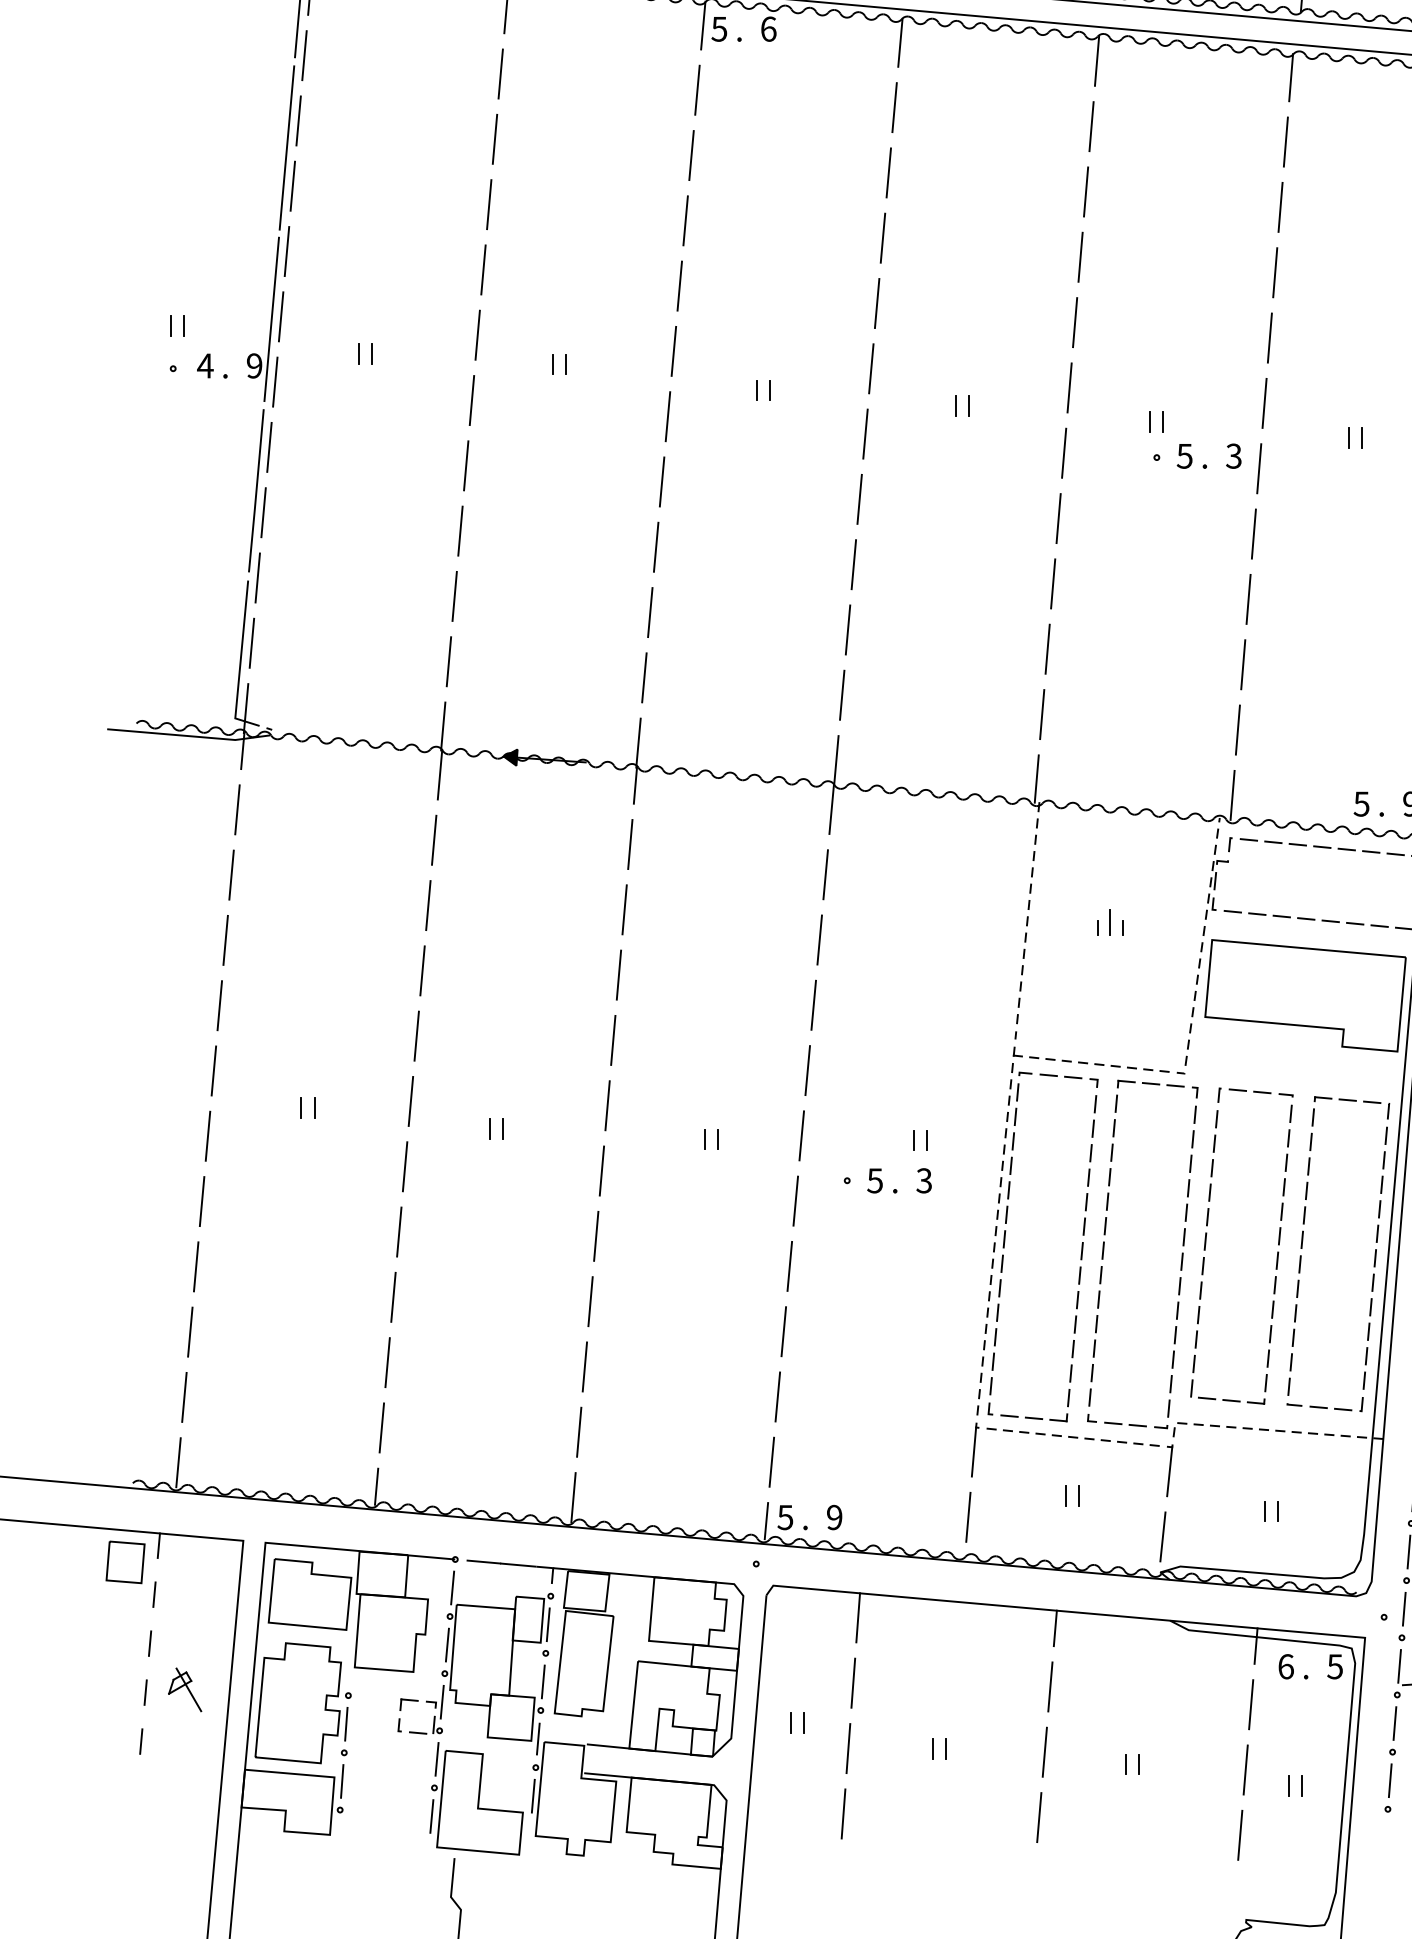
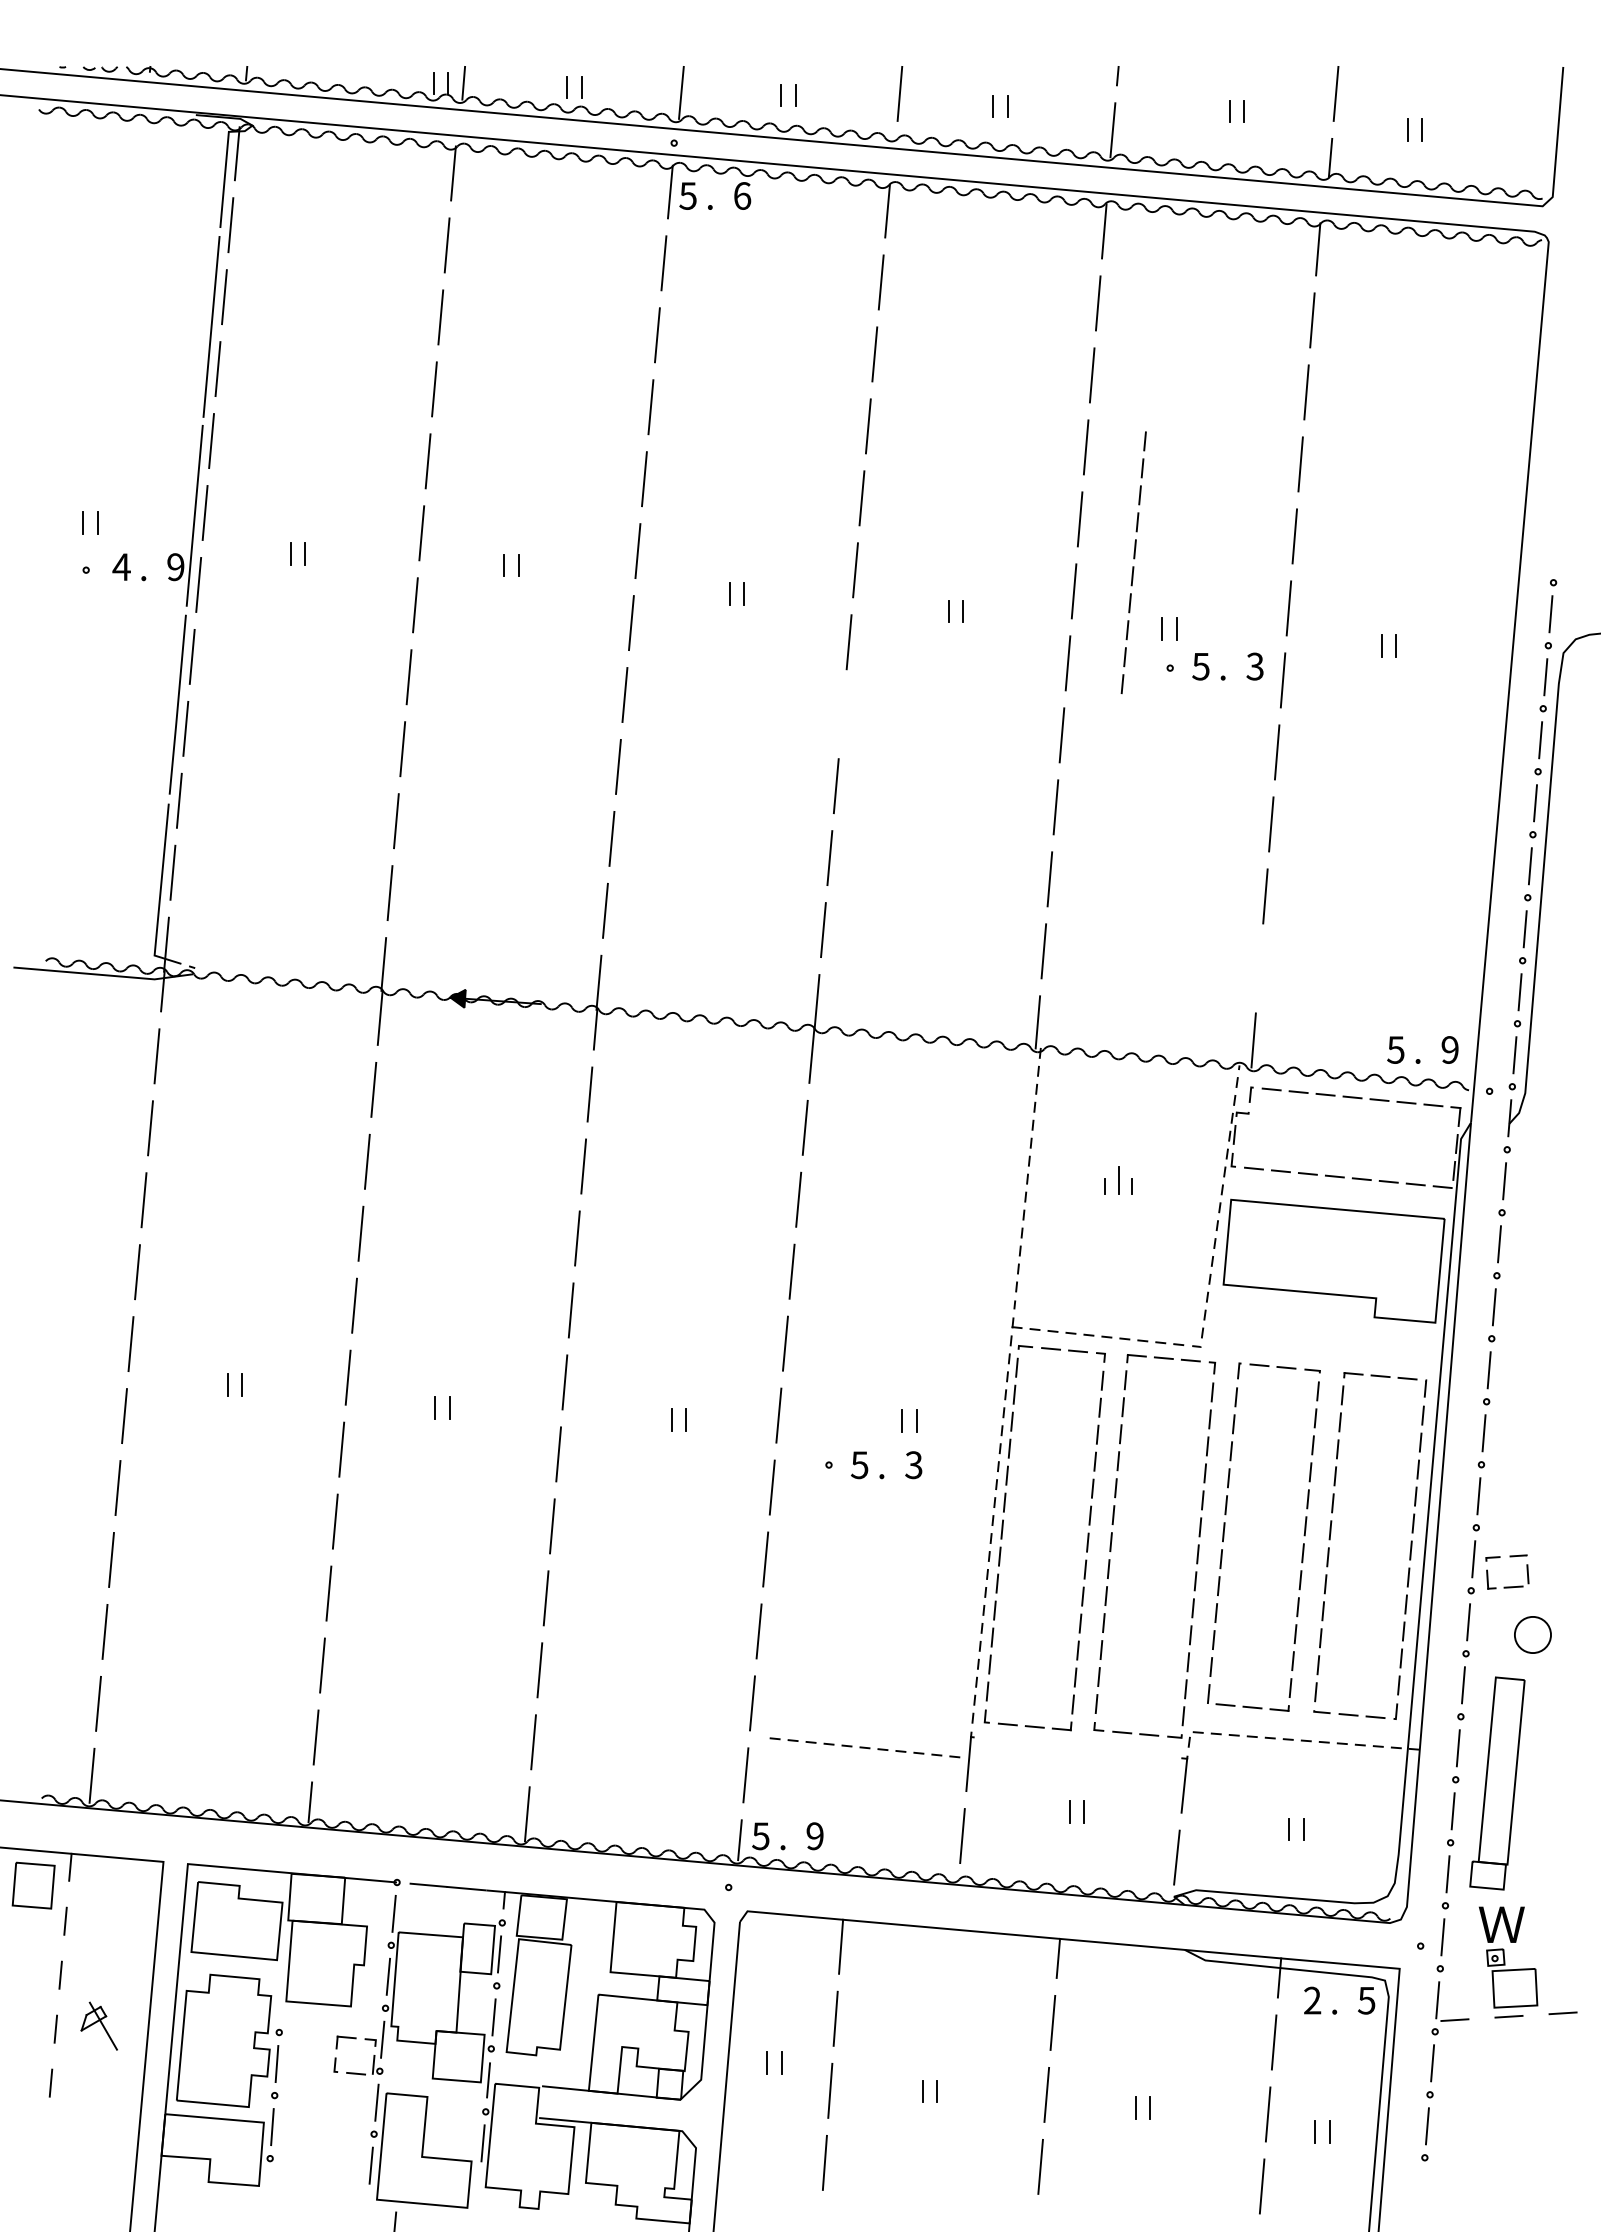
part: (1123, 361) -> (1133, 562), added
line: (859, 499) -> (842, 714), removed
line: (1237, 730) -> (1259, 968), removed
part: (1072, 1437) -> (864, 1747), moved
text: (1285, 1666) -> (1312, 2000), 6 -> 2

